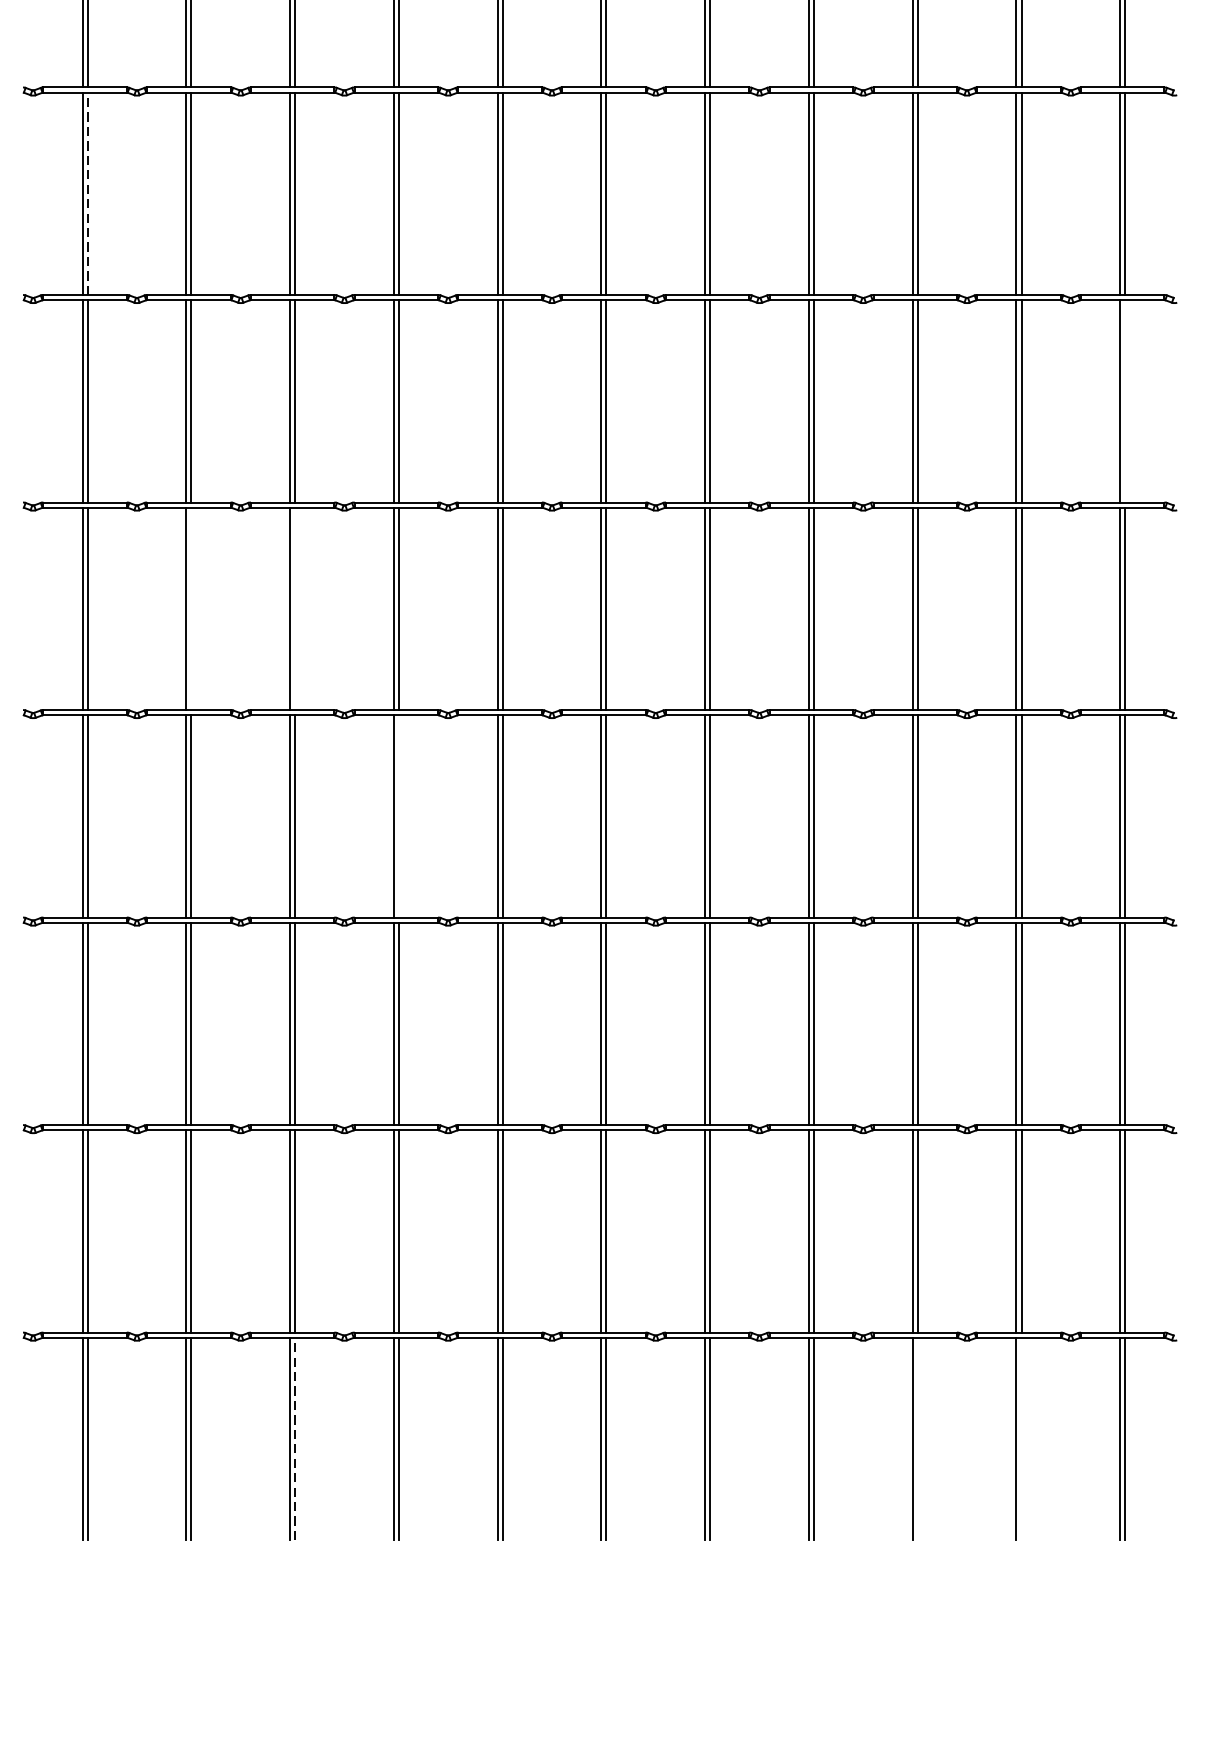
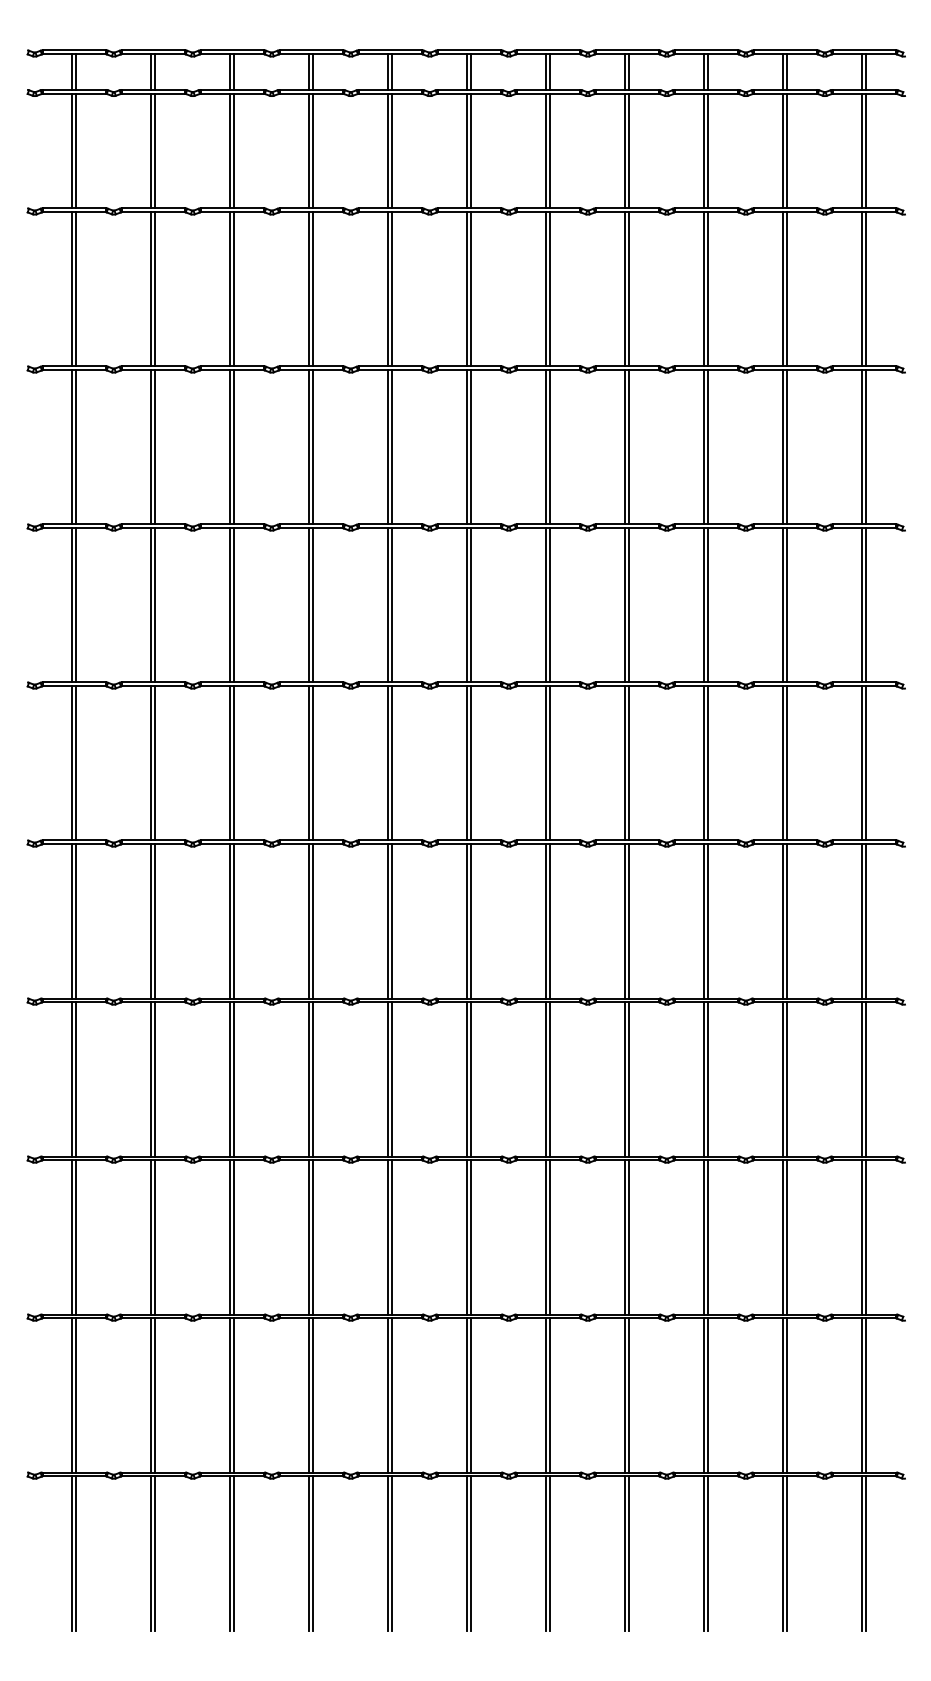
line: (87, 192) -> (76, 604), dashed -> solid
line: (1125, 401) -> (866, 763), added
line: (191, 608) -> (155, 921), added
line: (295, 608) -> (234, 921), added
line: (399, 816) -> (313, 1079), added
line: (295, 1438) -> (234, 1553), dashed -> solid
line: (917, 1438) -> (708, 1553), added
line: (1021, 1438) -> (787, 1553), added

